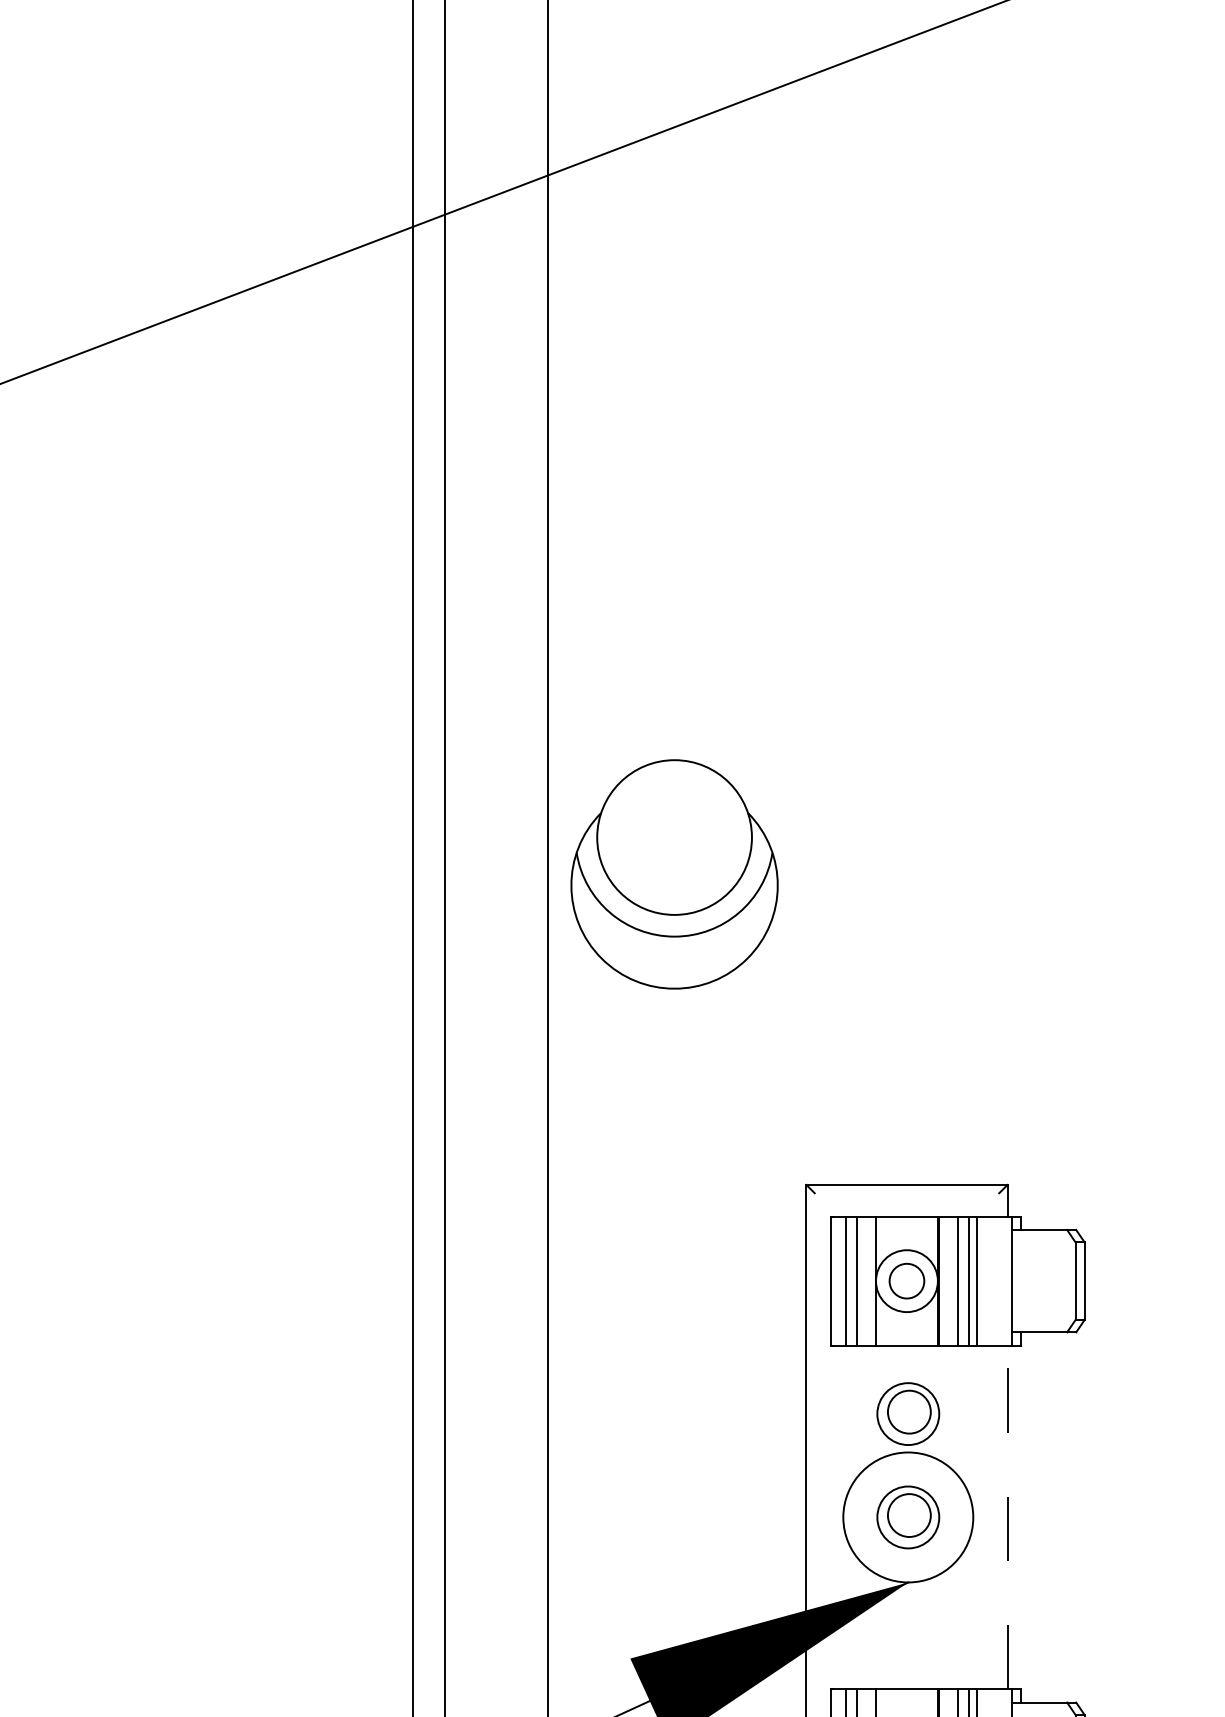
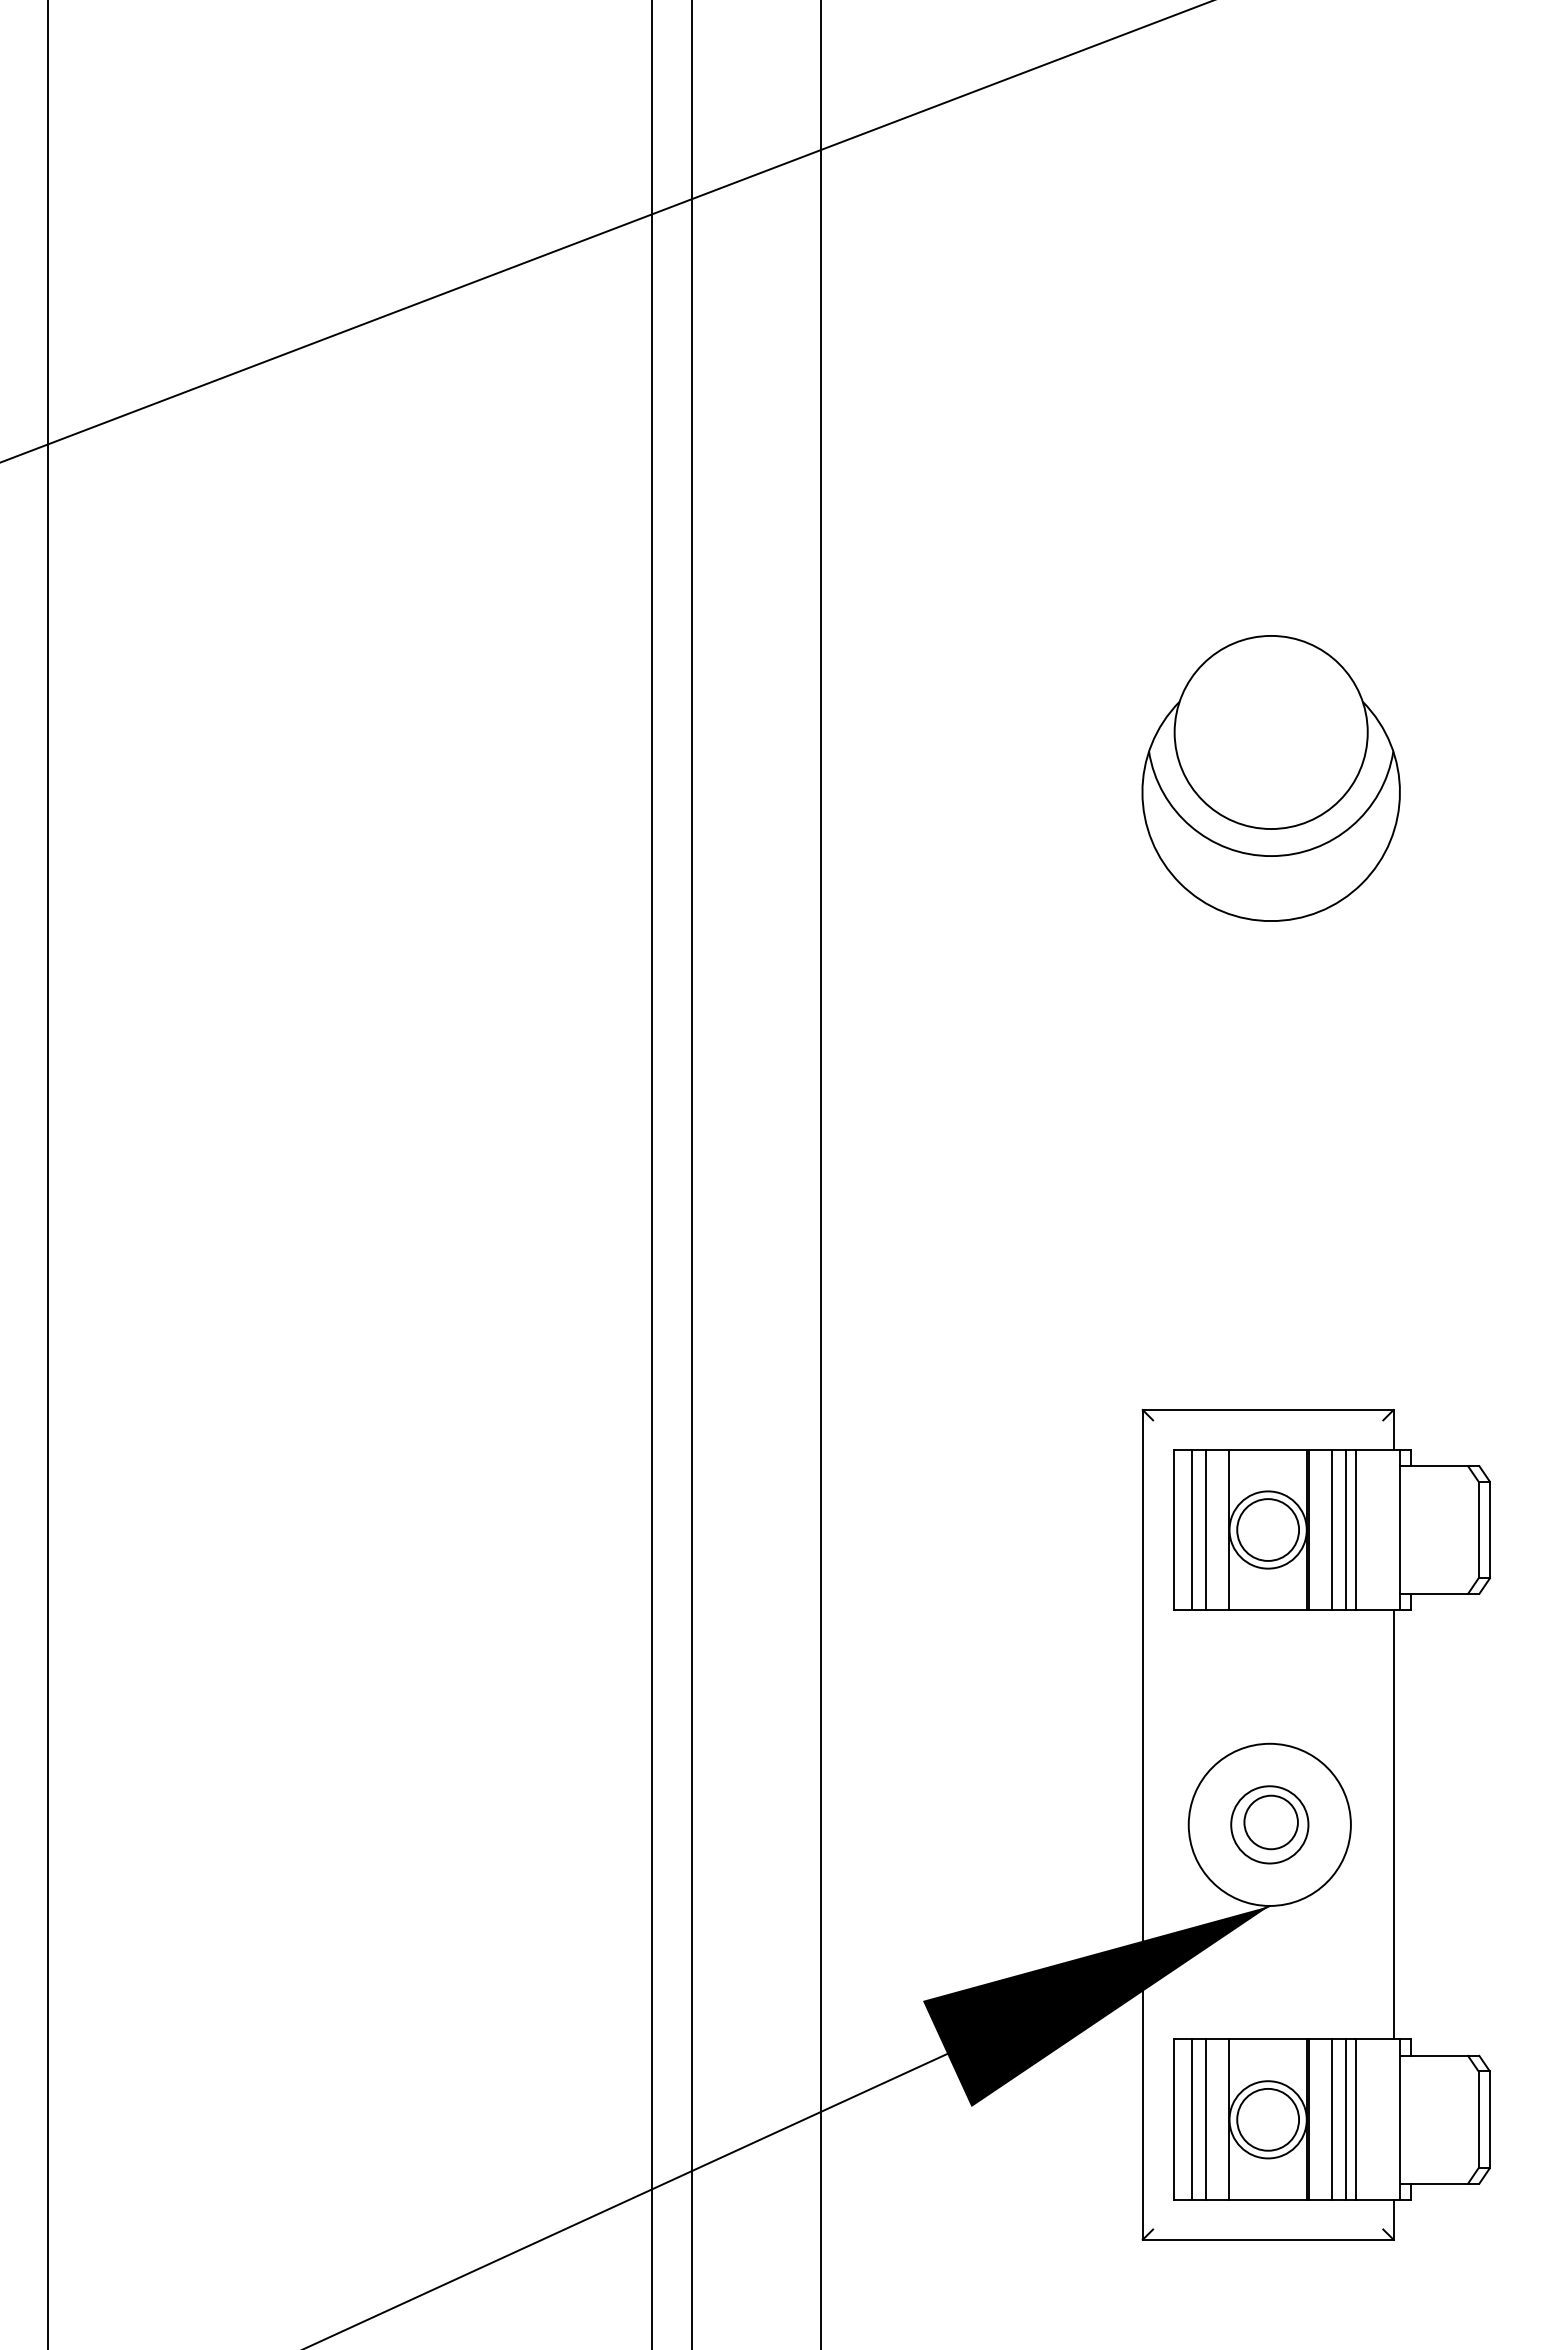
part: (674, 874) -> (1270, 778), moved
circle: (907, 1280) -> (1268, 1529), size x1.43
part: (908, 1413) -> (1269, 1695), removed
line: (1007, 1517) -> (1393, 1824), dashed -> solid

